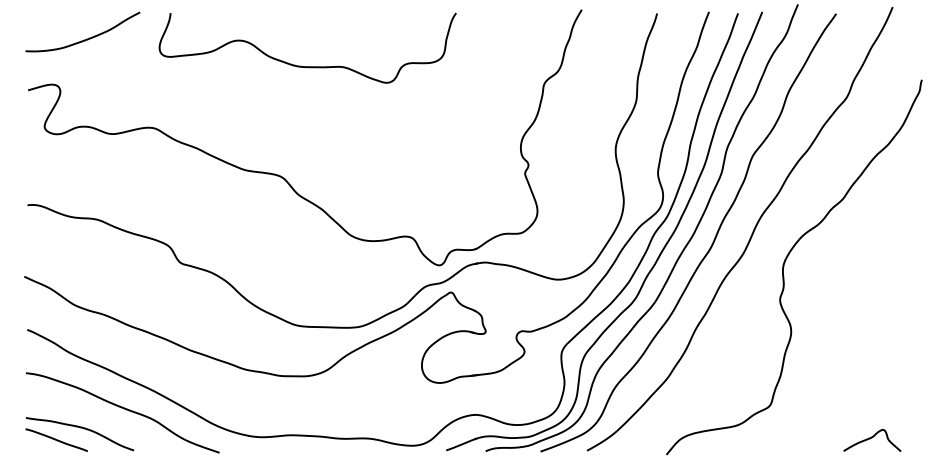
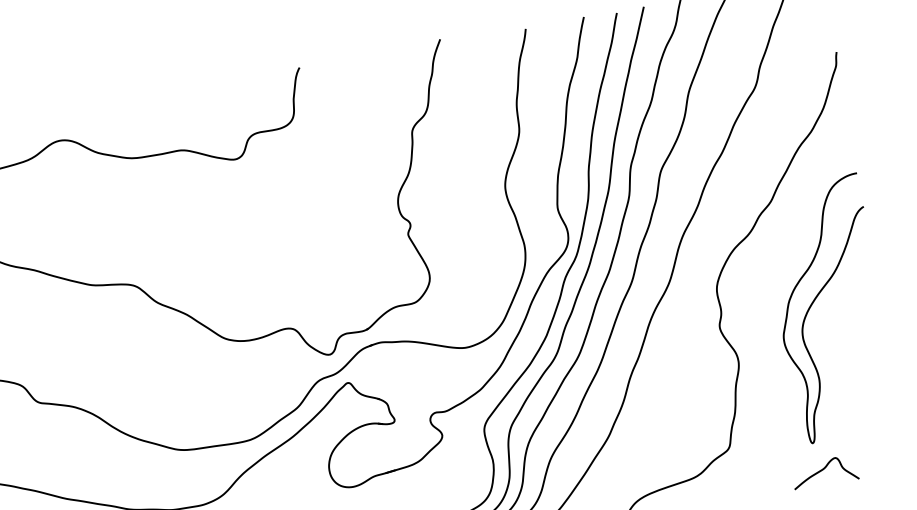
curve: (867, 290) -> (816, 299), added
curve: (872, 438) -> (824, 469), moved

